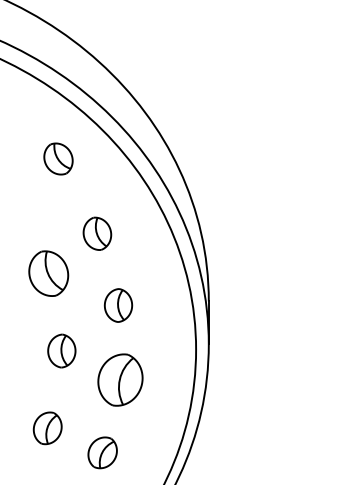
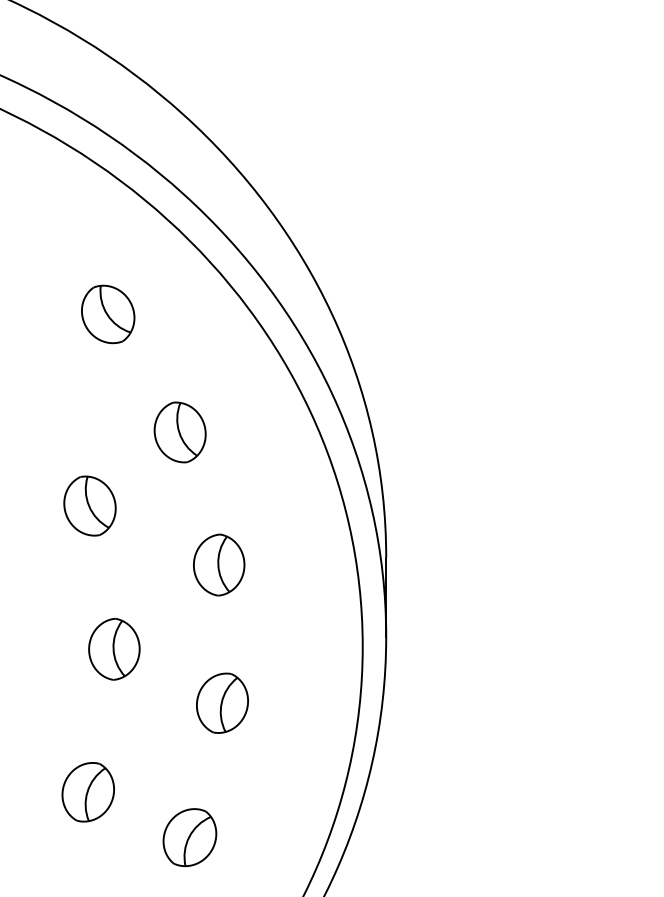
part: (58, 158) -> (108, 313), moved
part: (48, 273) -> (89, 505), size x0.71
part: (119, 380) -> (221, 703), size x0.62

